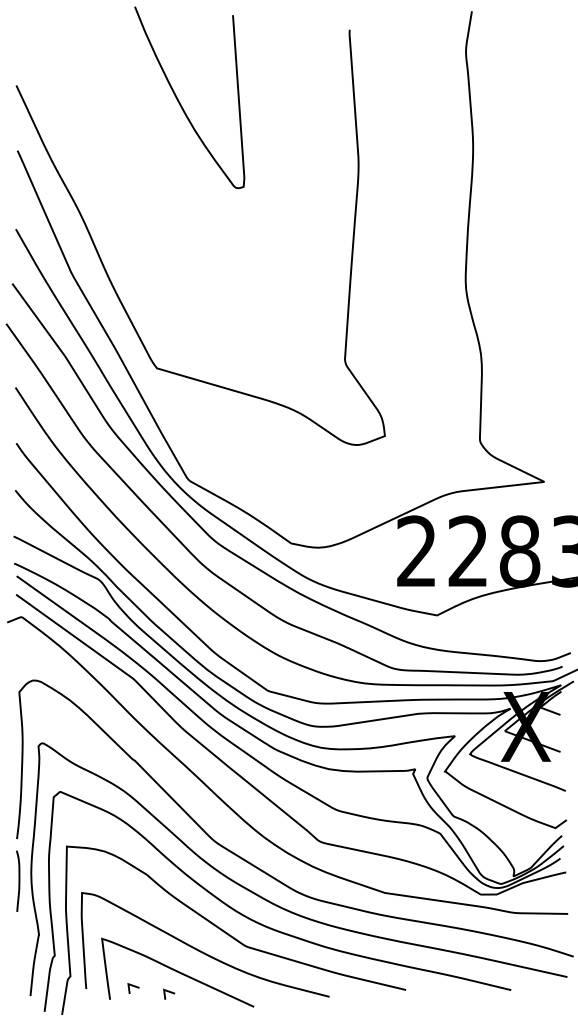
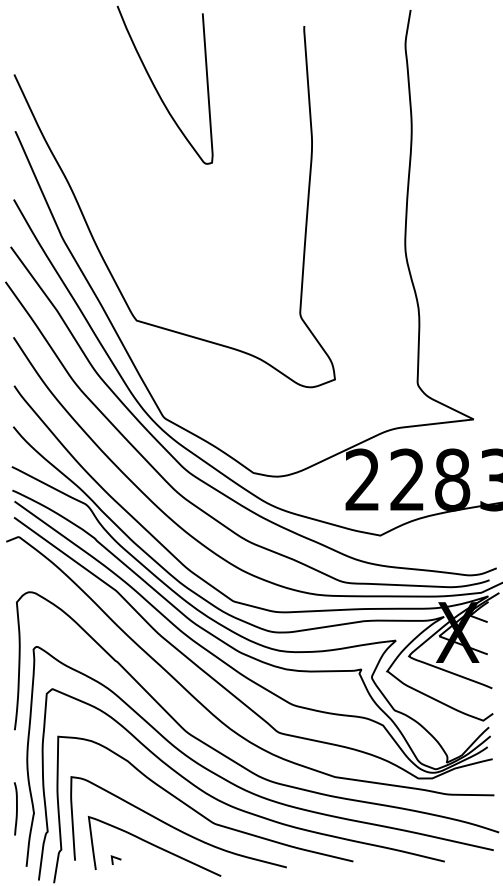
curve: (18, 880) -> (16, 808), moved
line: (168, 992) -> (146, 863), removed

